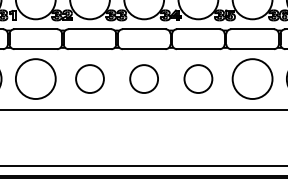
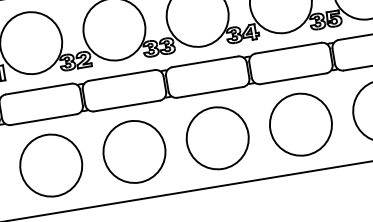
circle: (89, 78) -> (133, 151), size x1.43
circle: (143, 78) -> (216, 137), size x1.43
circle: (198, 78) -> (300, 123), size x1.43

